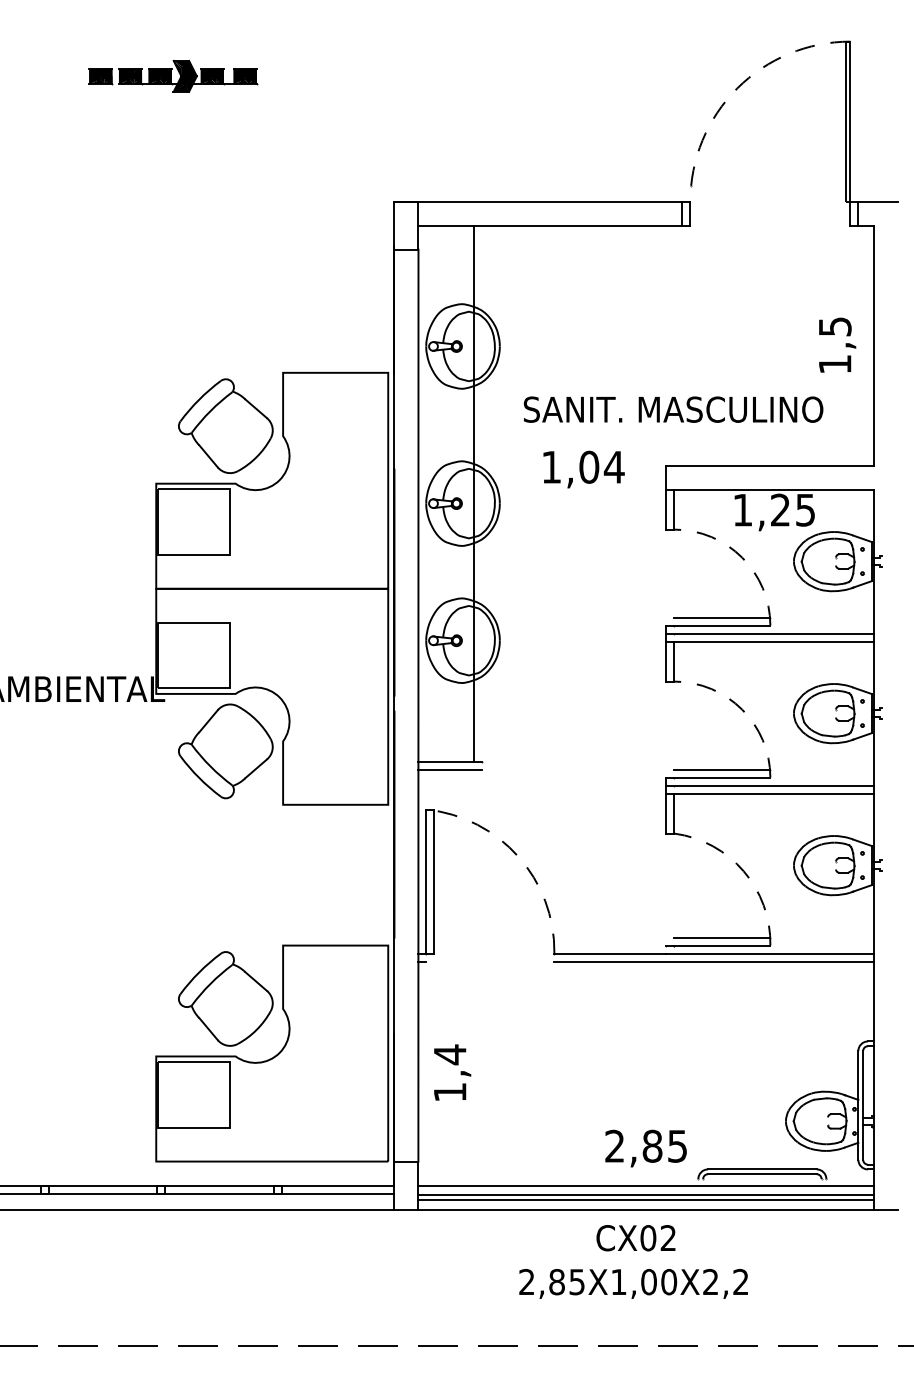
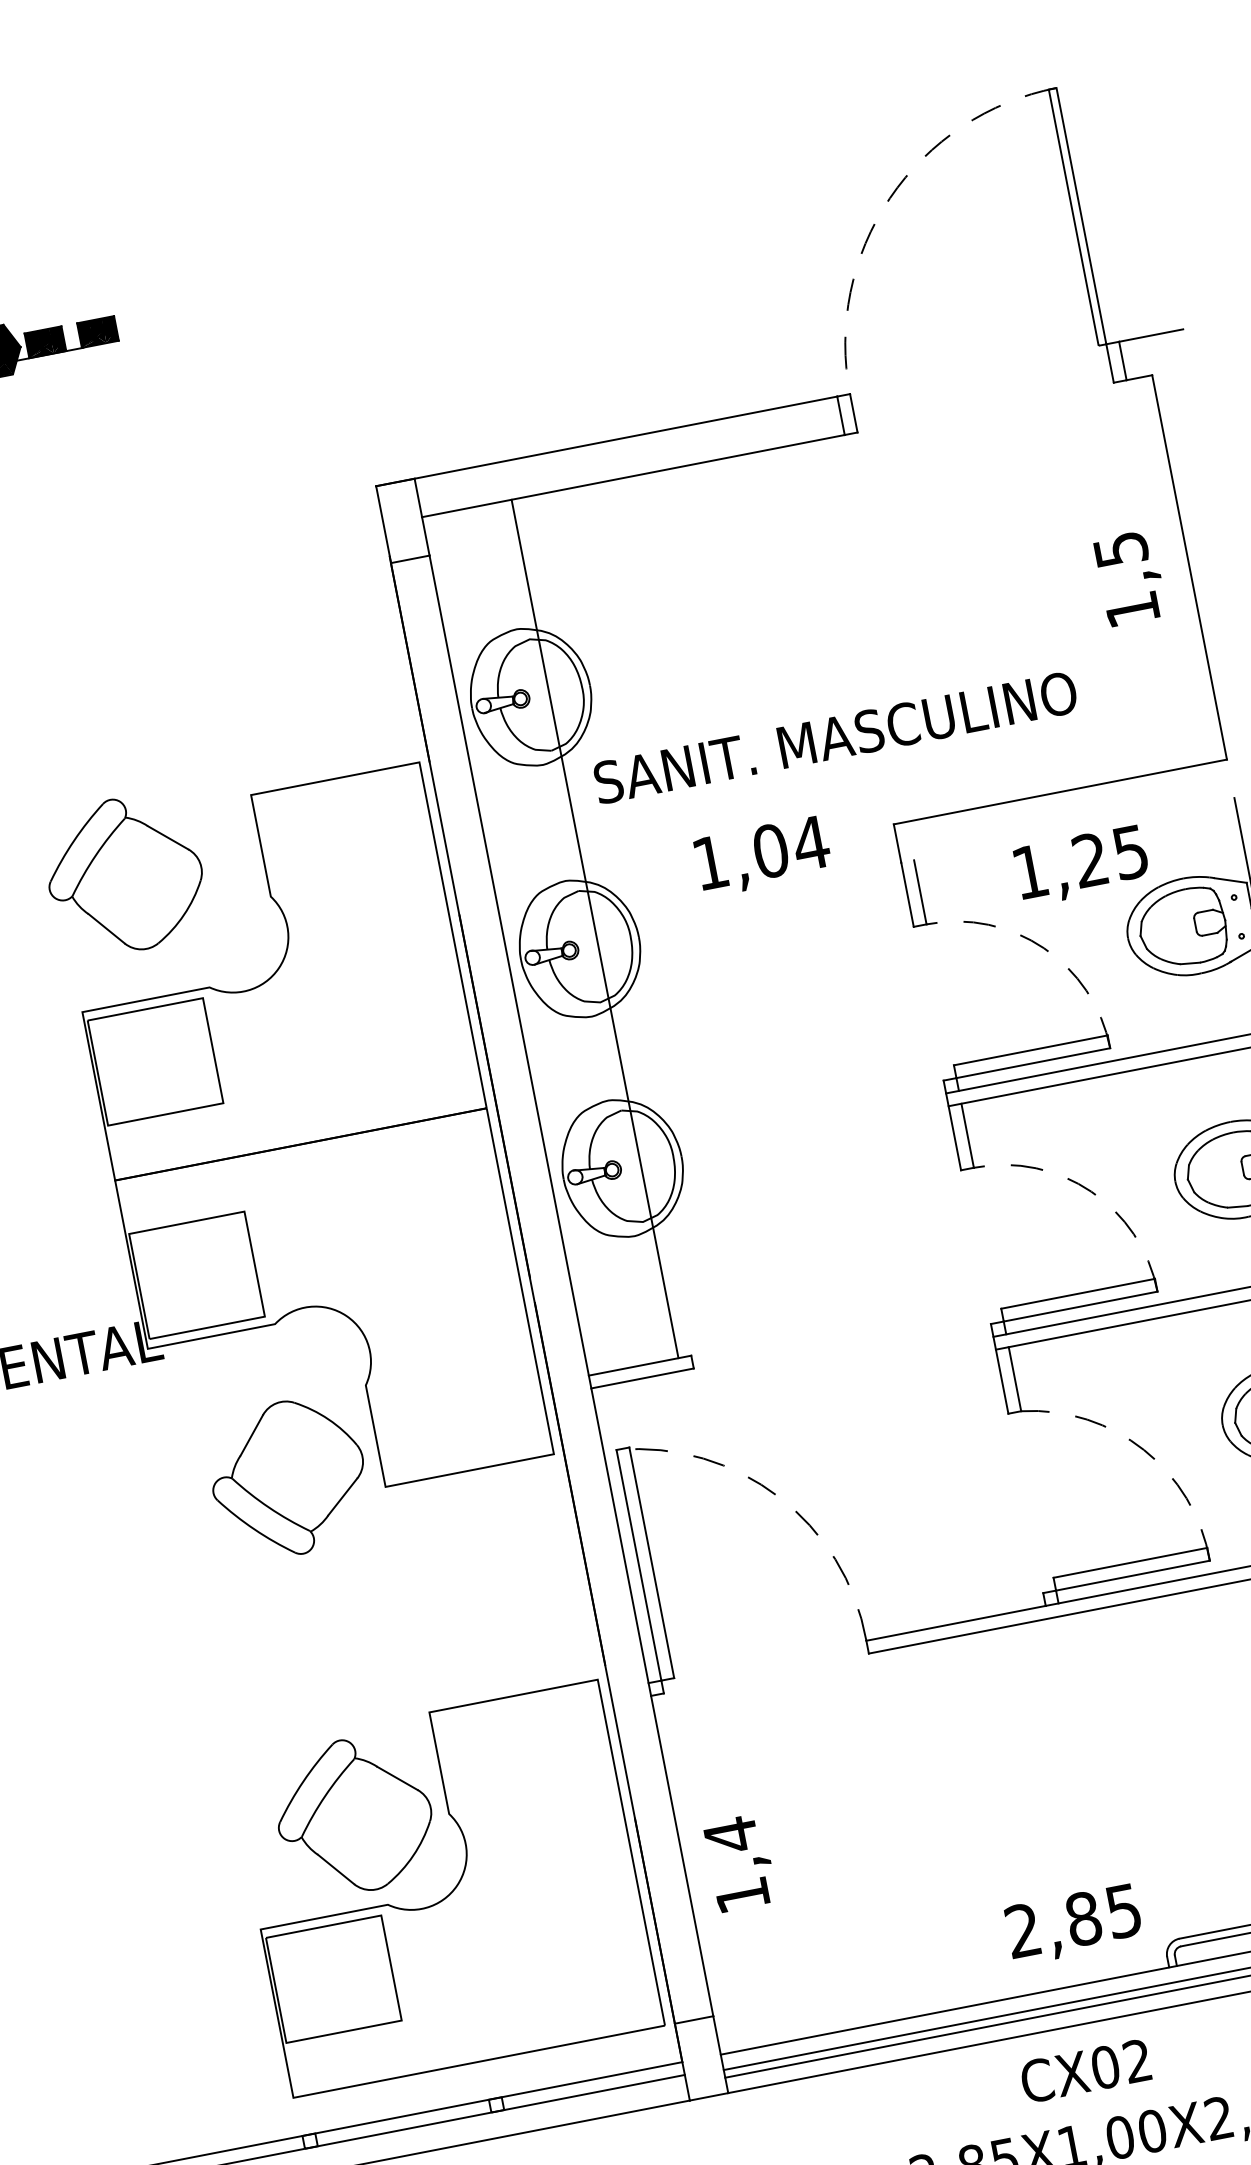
text: (673, 409) -> (835, 737), moved
part: (225, 425) -> (124, 874), moved
line: (770, 489) -> (1068, 830), removed
part: (225, 751) -> (288, 1478), moved

